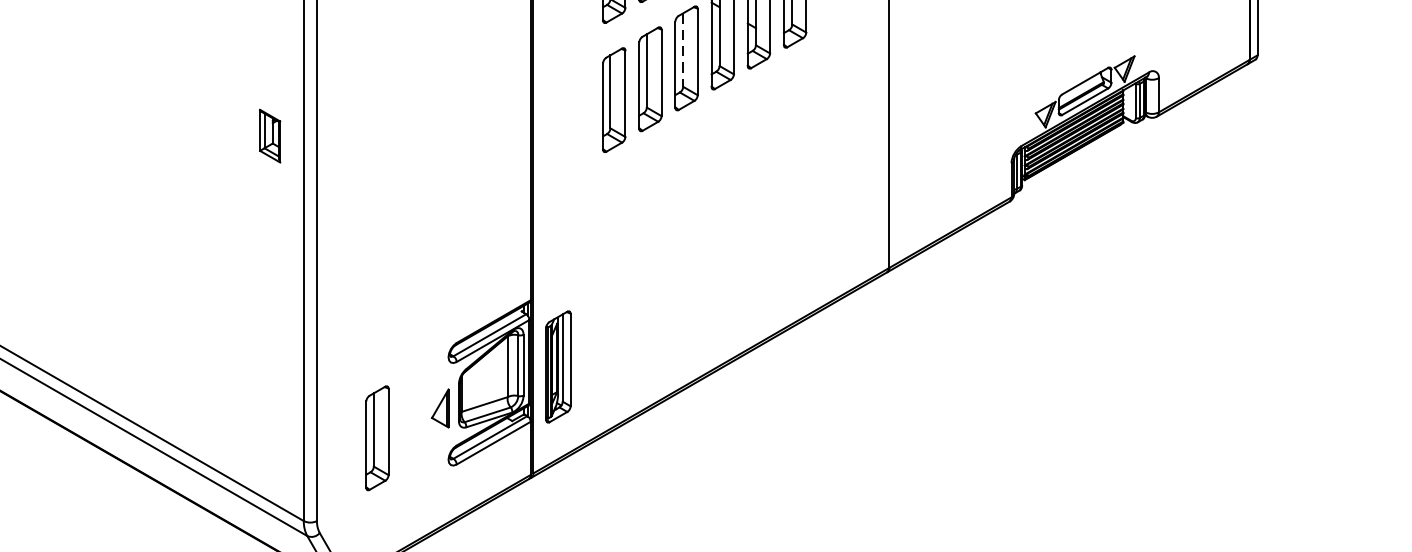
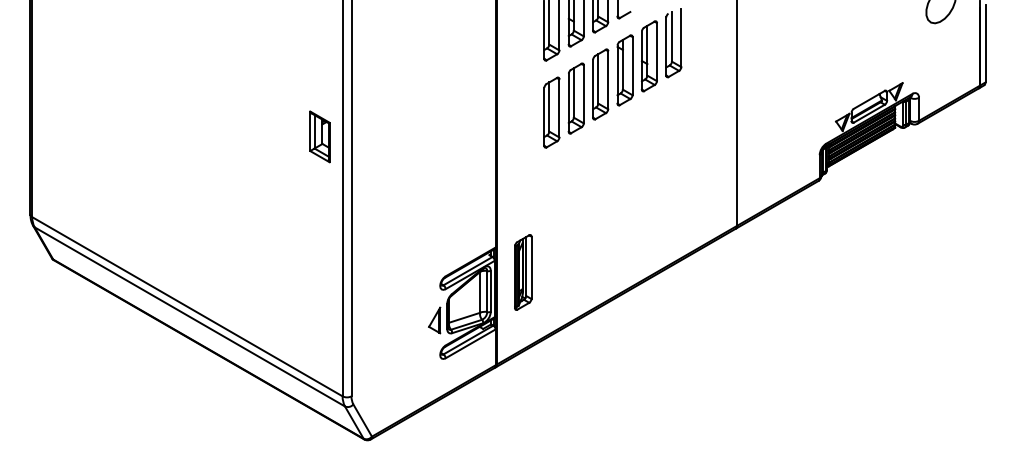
line: (683, 49) -> (598, 78), dashed -> solid
part: (269, 135) -> (319, 136), size x1.43
part: (558, 366) -> (523, 272), moved
part: (376, 438) -> (391, 340), removed

